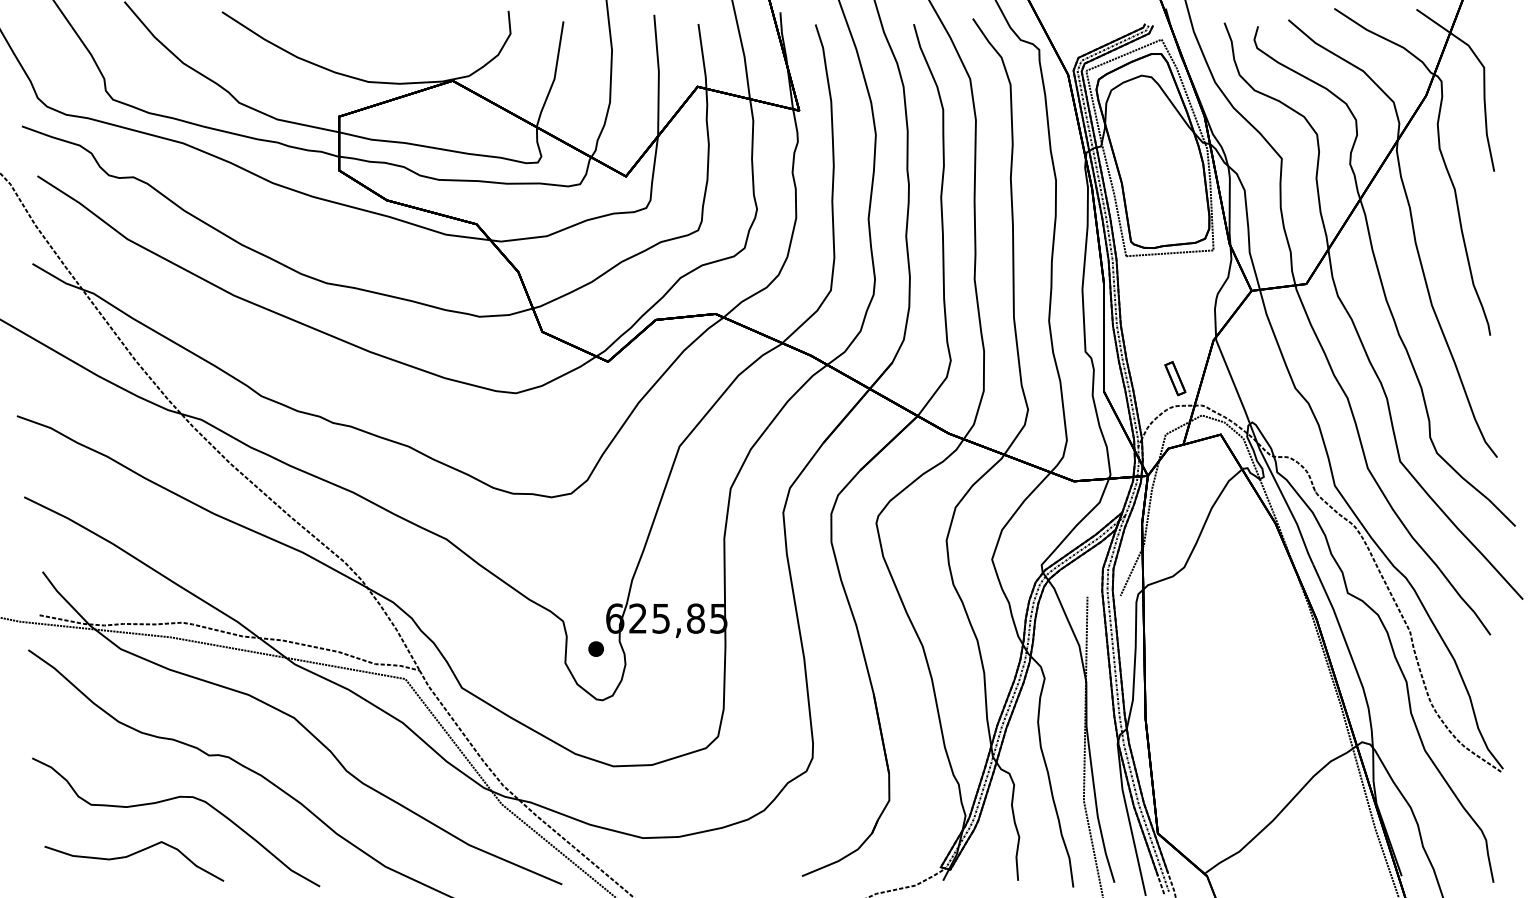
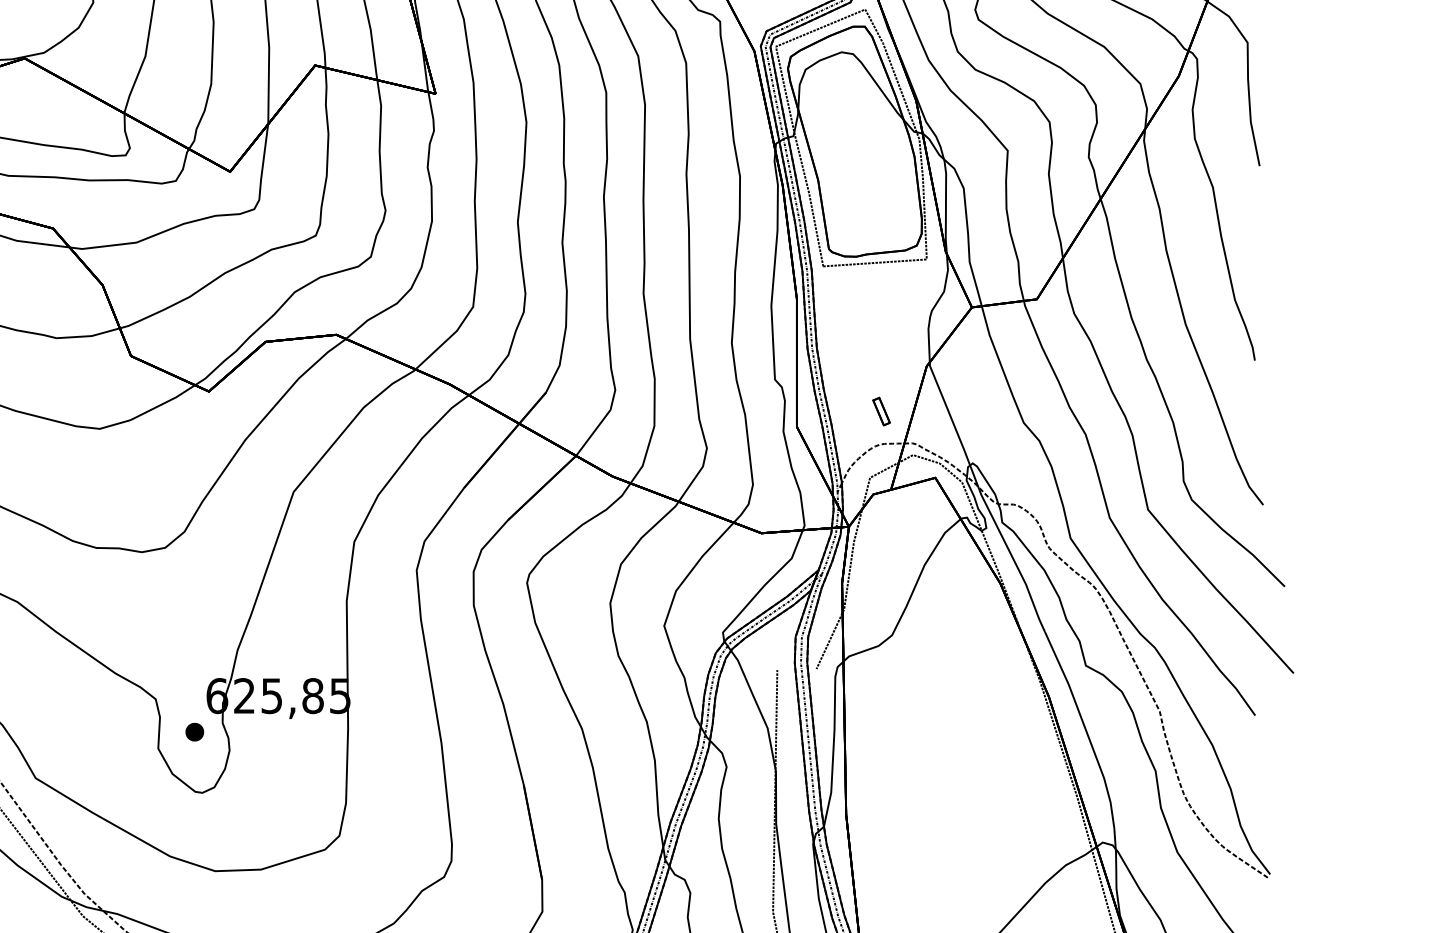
part: (1175, 378) -> (881, 411), size x0.7

